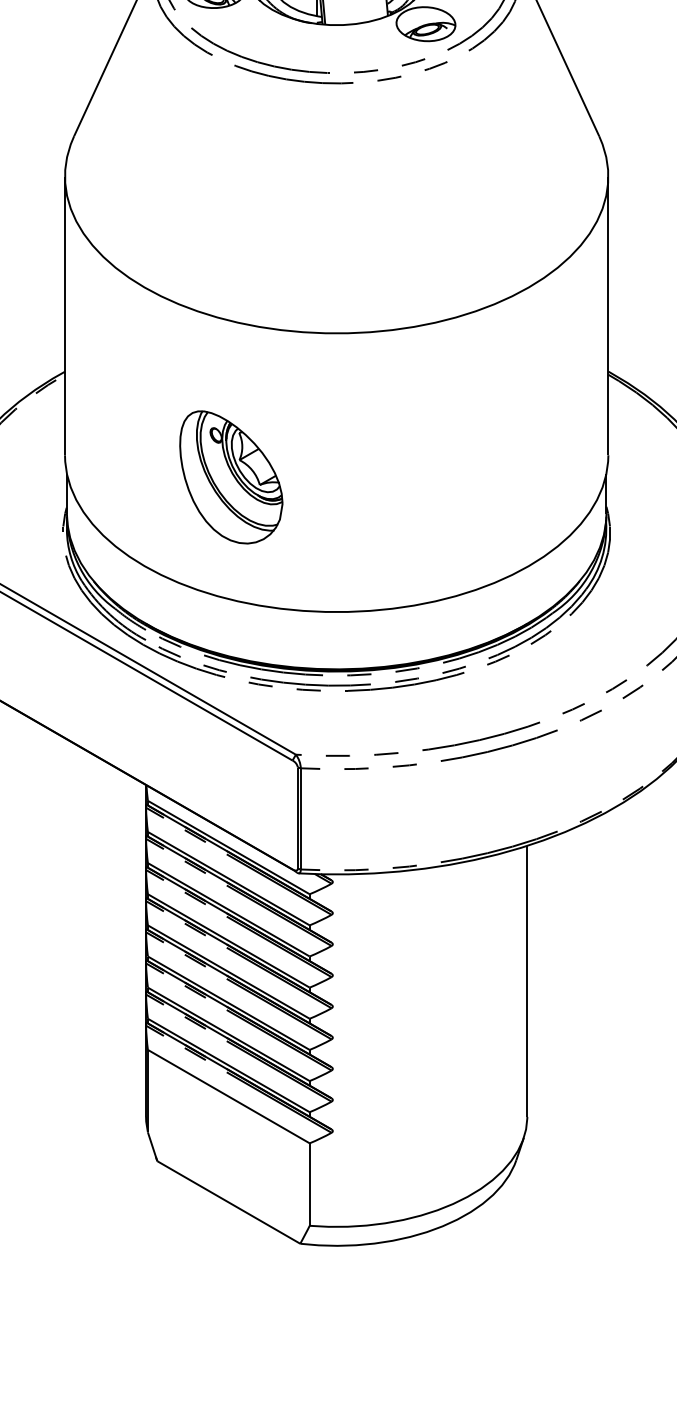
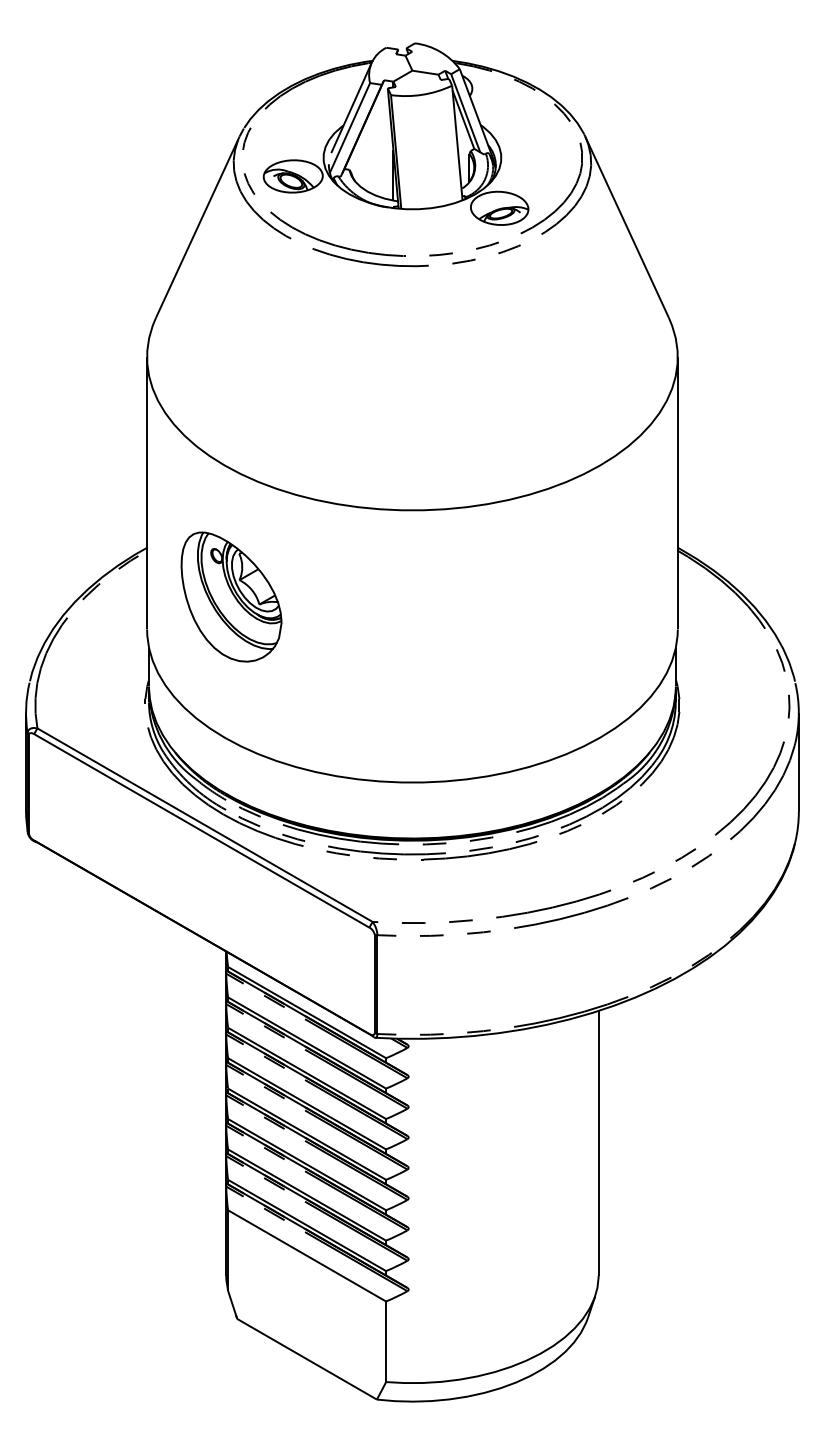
part: (231, 476) -> (231, 596), moved

